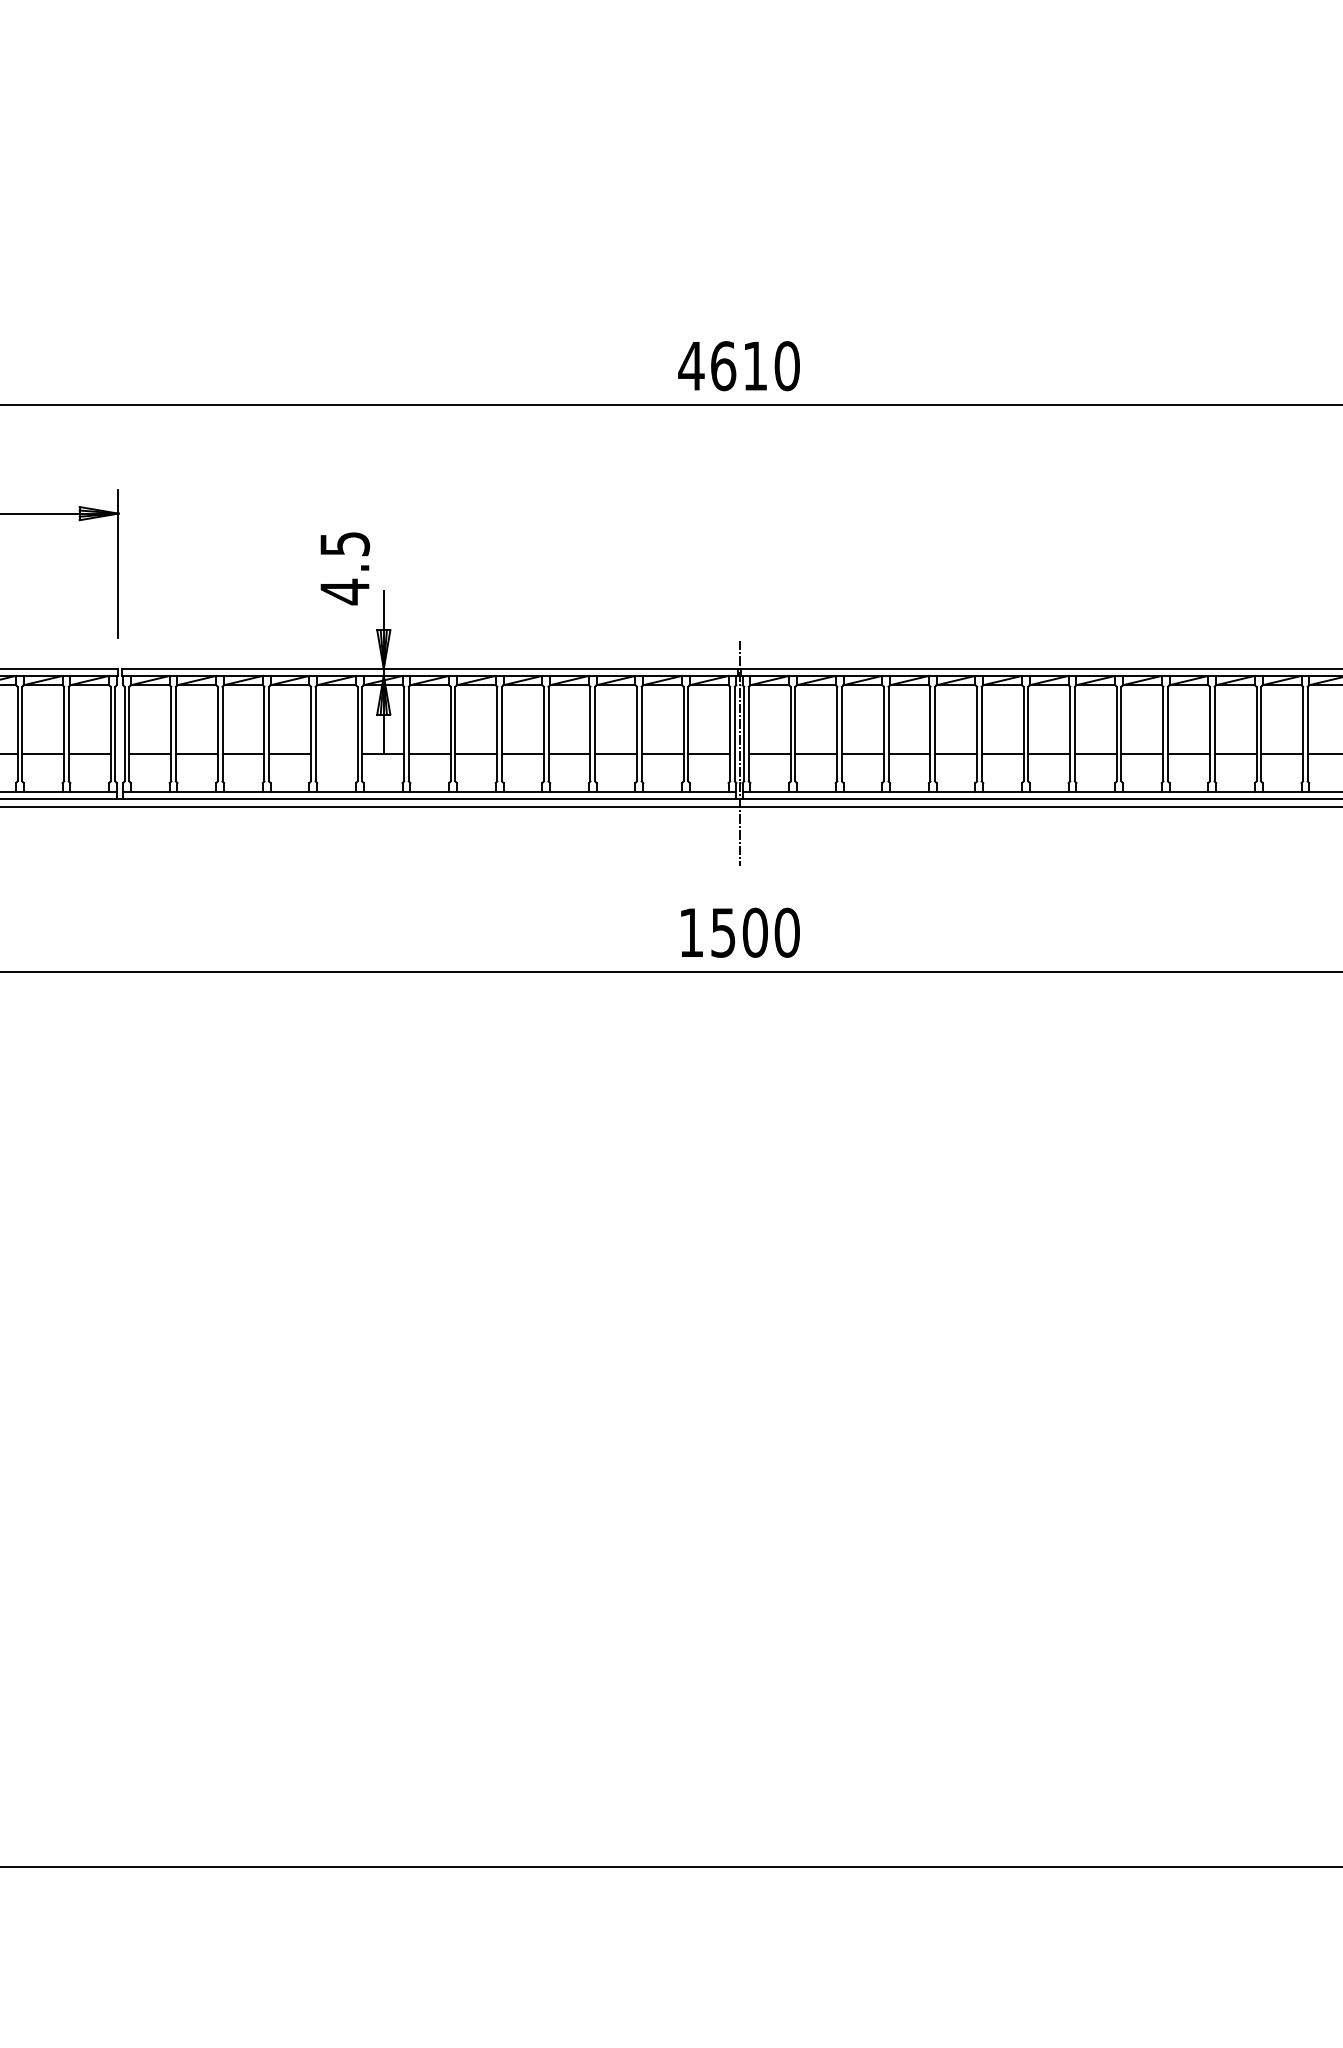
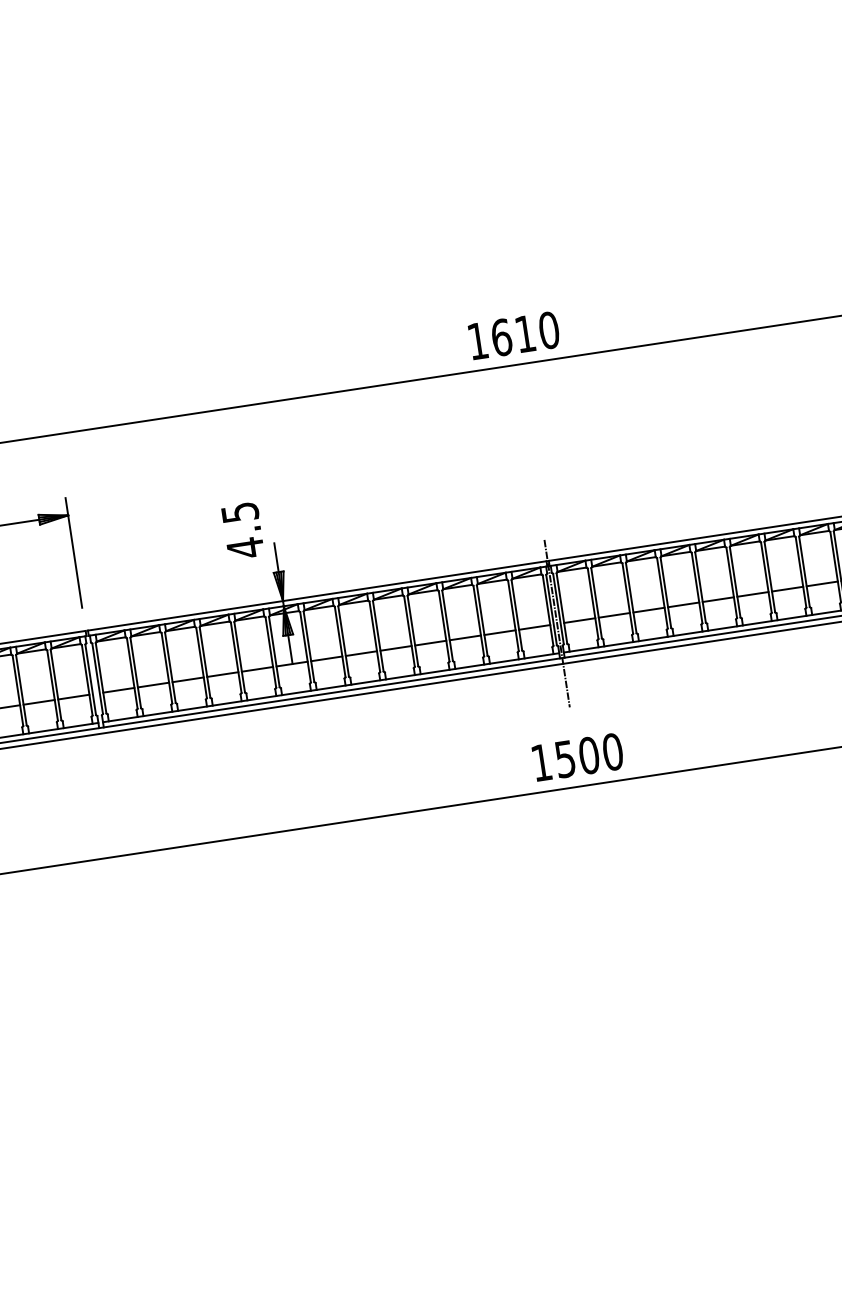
text: (691, 366) -> (477, 341), 4610 -> 1610
line: (336, 753) -> (257, 669), added

